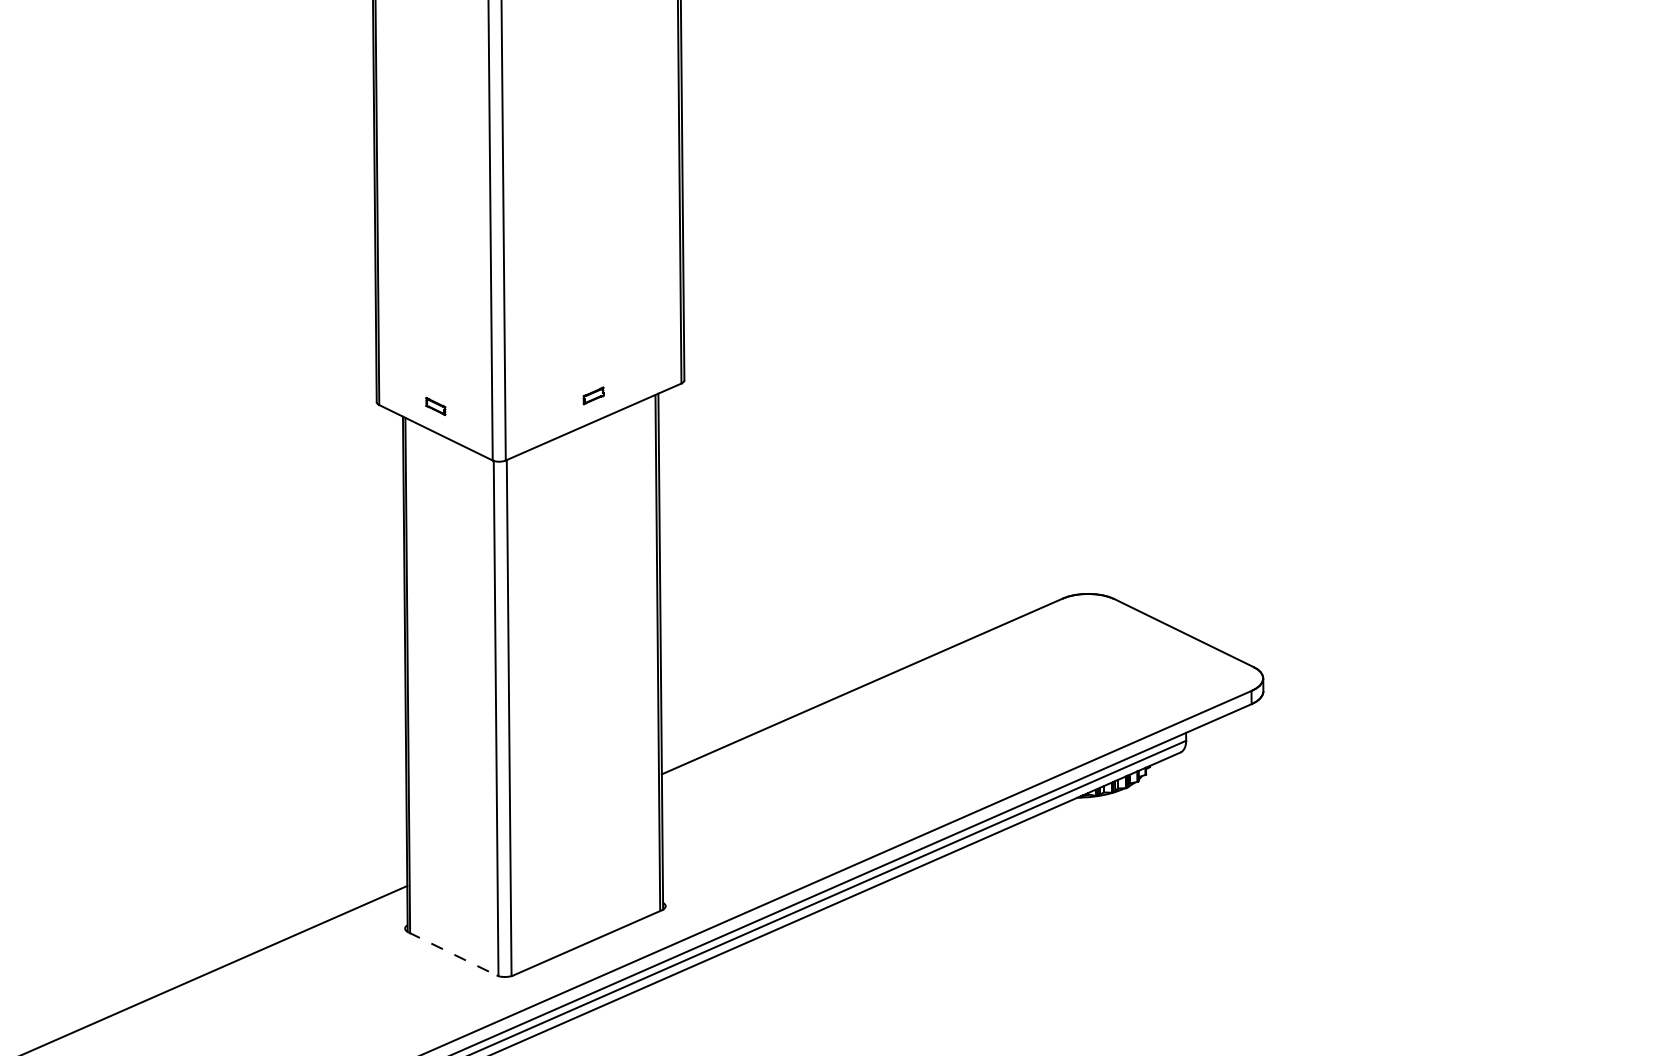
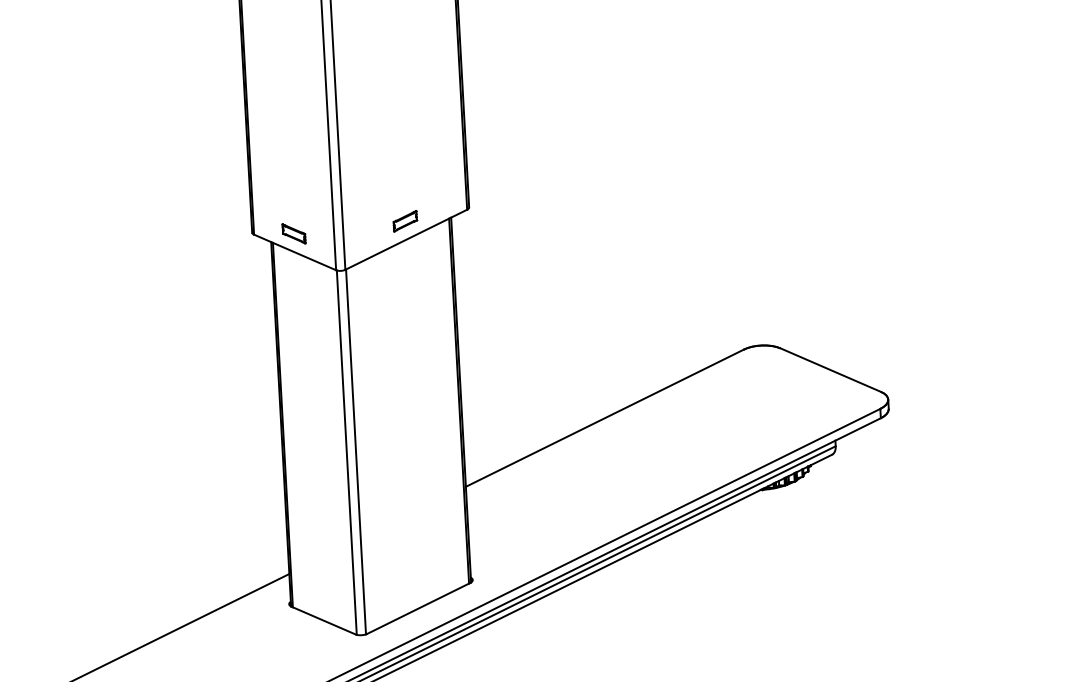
part: (593, 395) -> (405, 221), size x1.67
part: (435, 406) -> (293, 233), size x1.67
line: (452, 954) -> (323, 621), dashed -> solid

